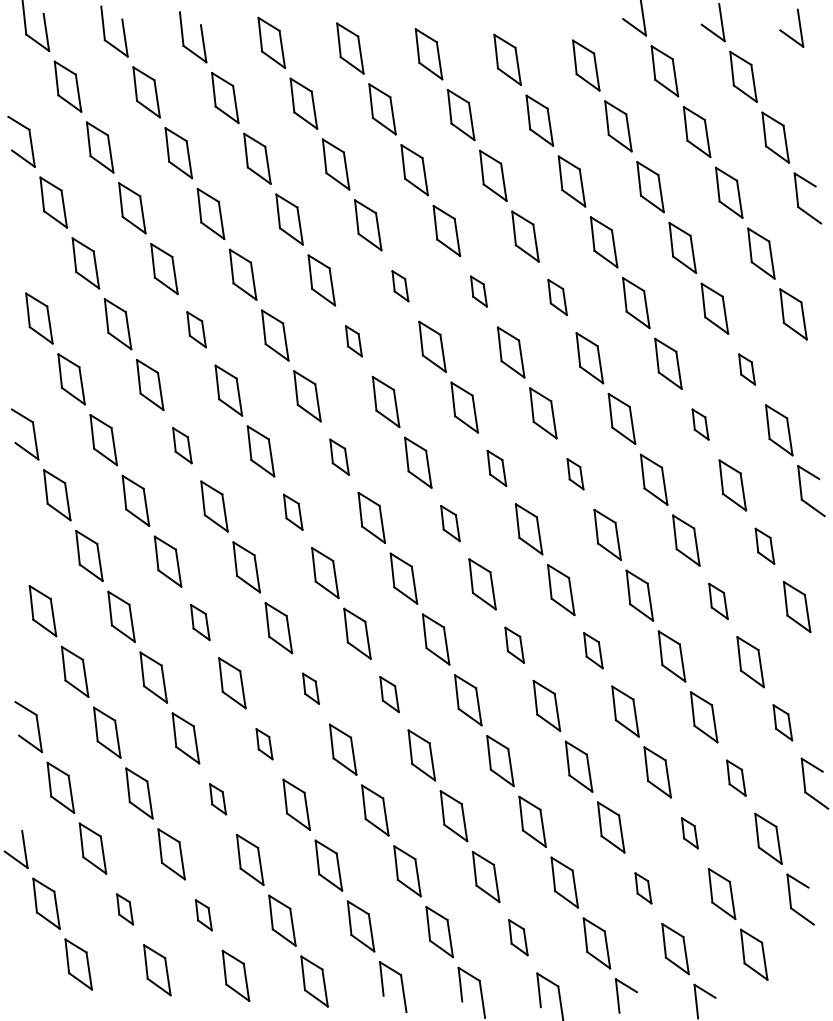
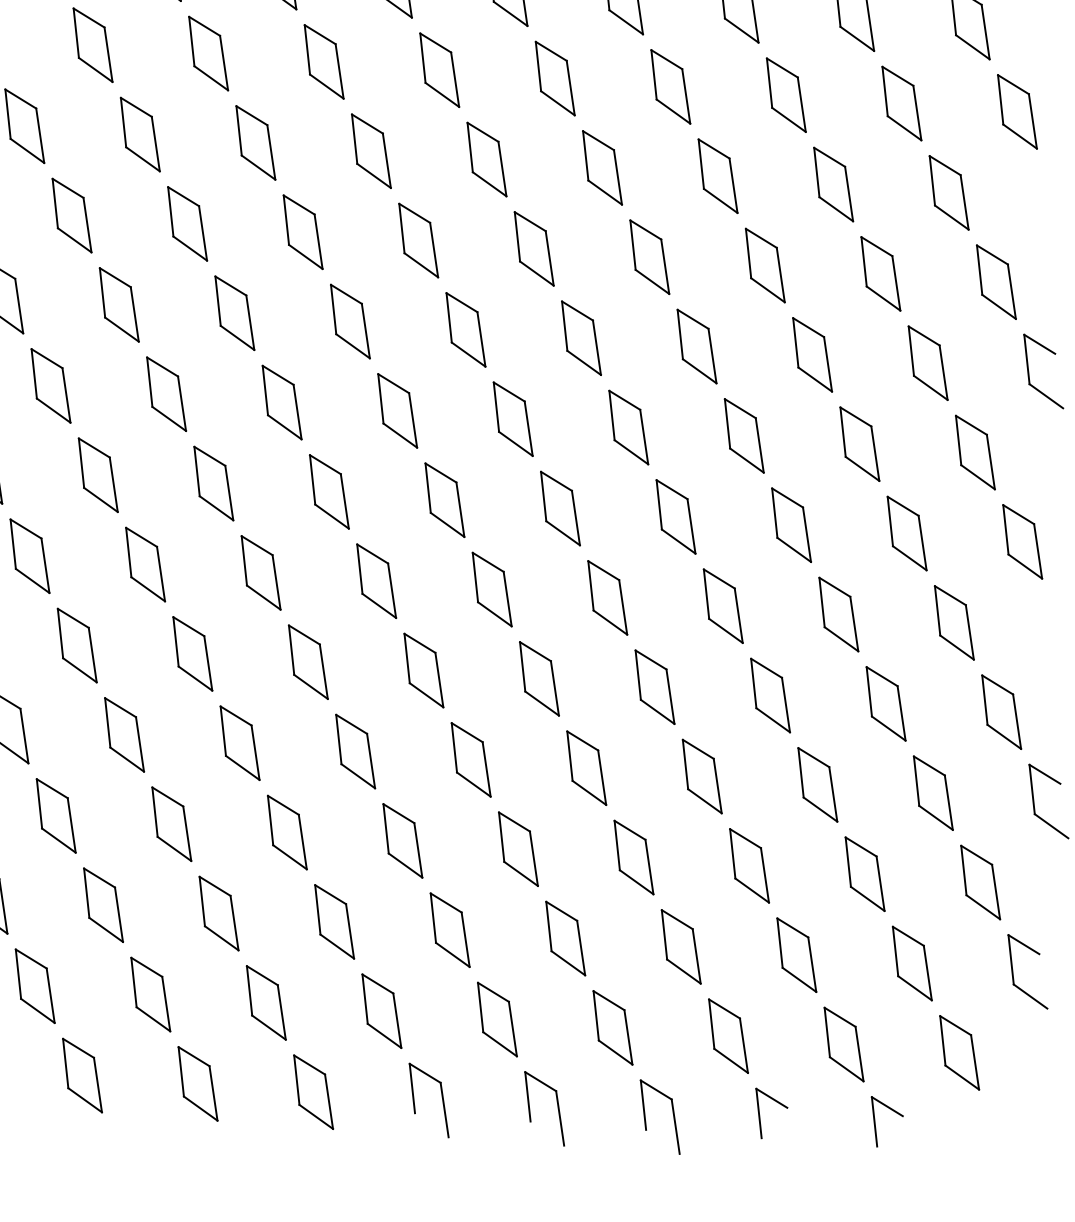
part: (400, 286) -> (439, 70), size x1.67
part: (478, 291) -> (554, 78), size x1.67
part: (557, 297) -> (670, 87), size x1.43
part: (196, 329) -> (140, 134), size x1.43
part: (353, 341) -> (370, 151), size x1.67
part: (746, 369) -> (948, 192), size x1.67
part: (700, 424) -> (880, 273), size x1.67
part: (182, 445) -> (119, 304), size x1.43
part: (339, 457) -> (350, 322), size x1.43
part: (496, 468) -> (580, 338), size x1.43
part: (575, 474) -> (696, 347), size x1.67
part: (293, 512) -> (282, 402), size x1.43
part: (450, 523) -> (513, 419), size x1.43
part: (764, 546) -> (974, 452), size x1.43
part: (718, 601) -> (907, 533), size x1.43
part: (200, 622) -> (145, 564), size x1.43
part: (514, 645) -> (607, 598), size x1.43
part: (593, 650) -> (723, 605), size x1.43
part: (310, 688) -> (307, 661), size x1.67
part: (389, 694) -> (423, 670), size x1.43
part: (782, 722) -> (1001, 711), size x1.43
part: (264, 744) -> (239, 743), size x1.67
part: (736, 778) -> (933, 793), size x1.43
part: (217, 799) -> (170, 824), size x1.67
part: (689, 833) -> (864, 874), size x1.67
part: (643, 888) -> (796, 955), size x1.67
part: (124, 909) -> (34, 986), size x1.67
part: (203, 915) -> (150, 995), size x1.67
part: (518, 937) -> (613, 1027), size x1.43

